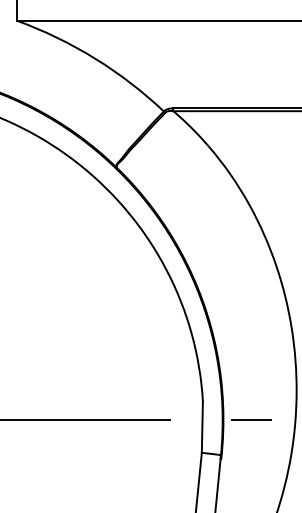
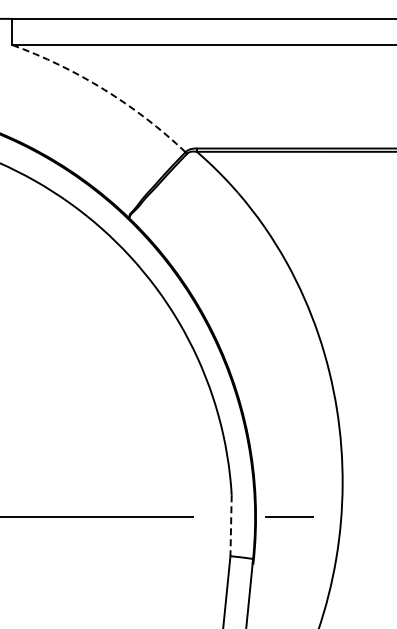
arc: (95, 58) -> (104, 89), solid -> dashed
line: (202, 427) -> (231, 526), solid -> dashed

